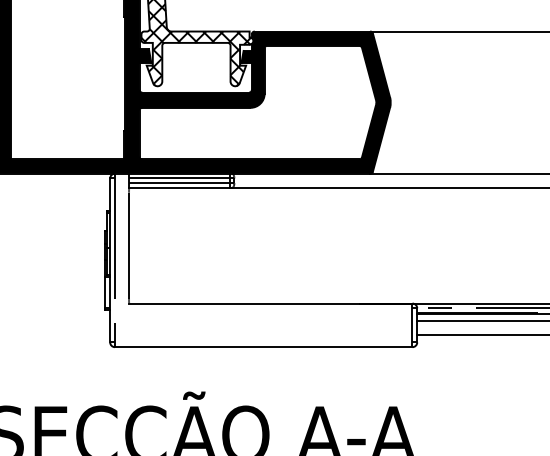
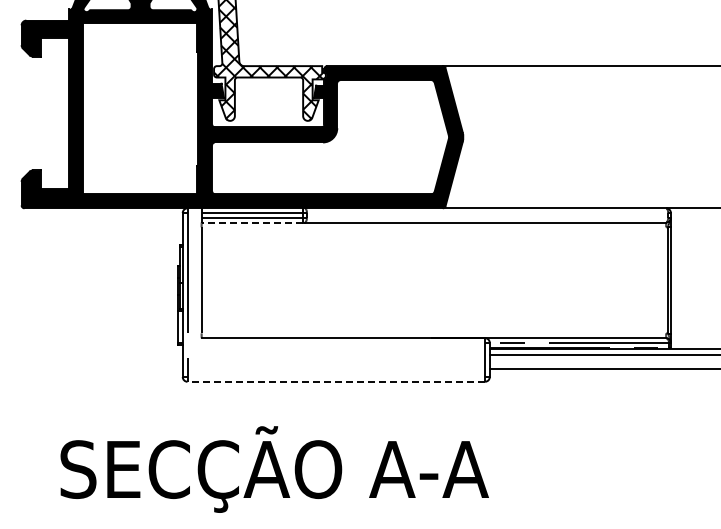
line: (179, 187) -> (252, 222), solid -> dashed
line: (263, 346) -> (336, 381), solid -> dashed

